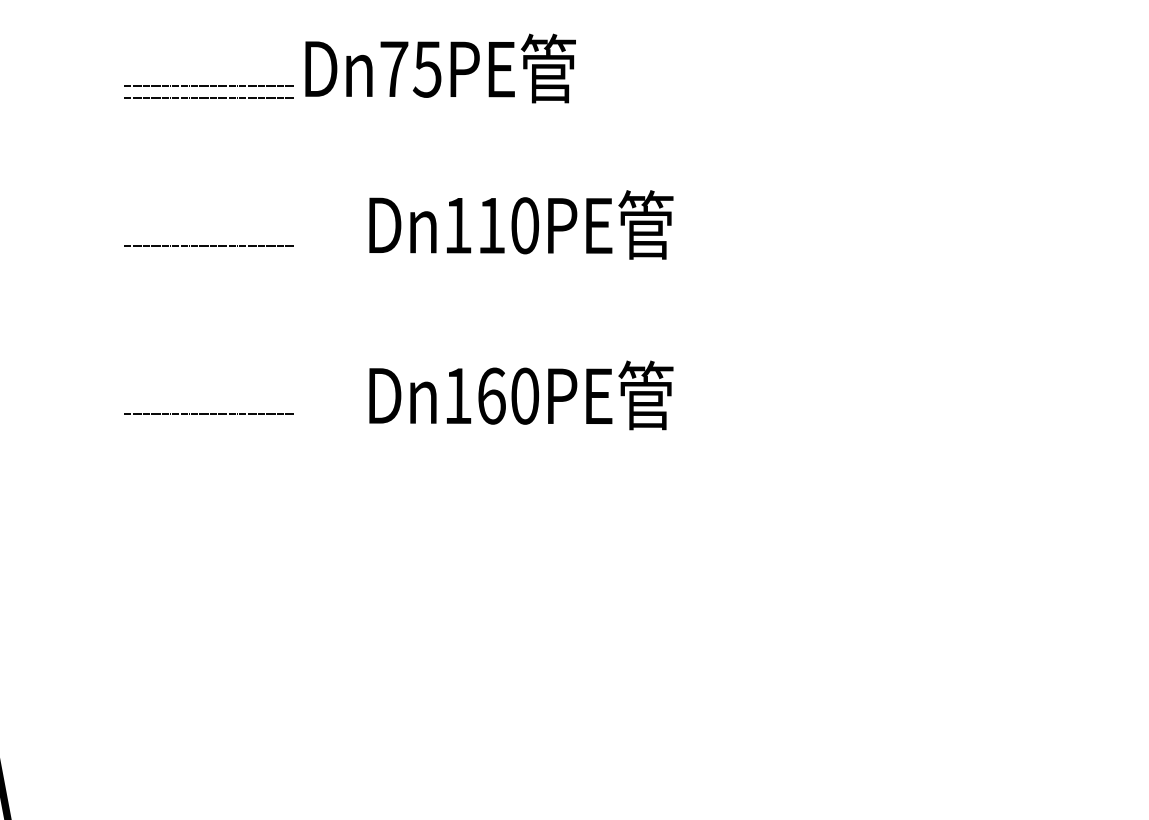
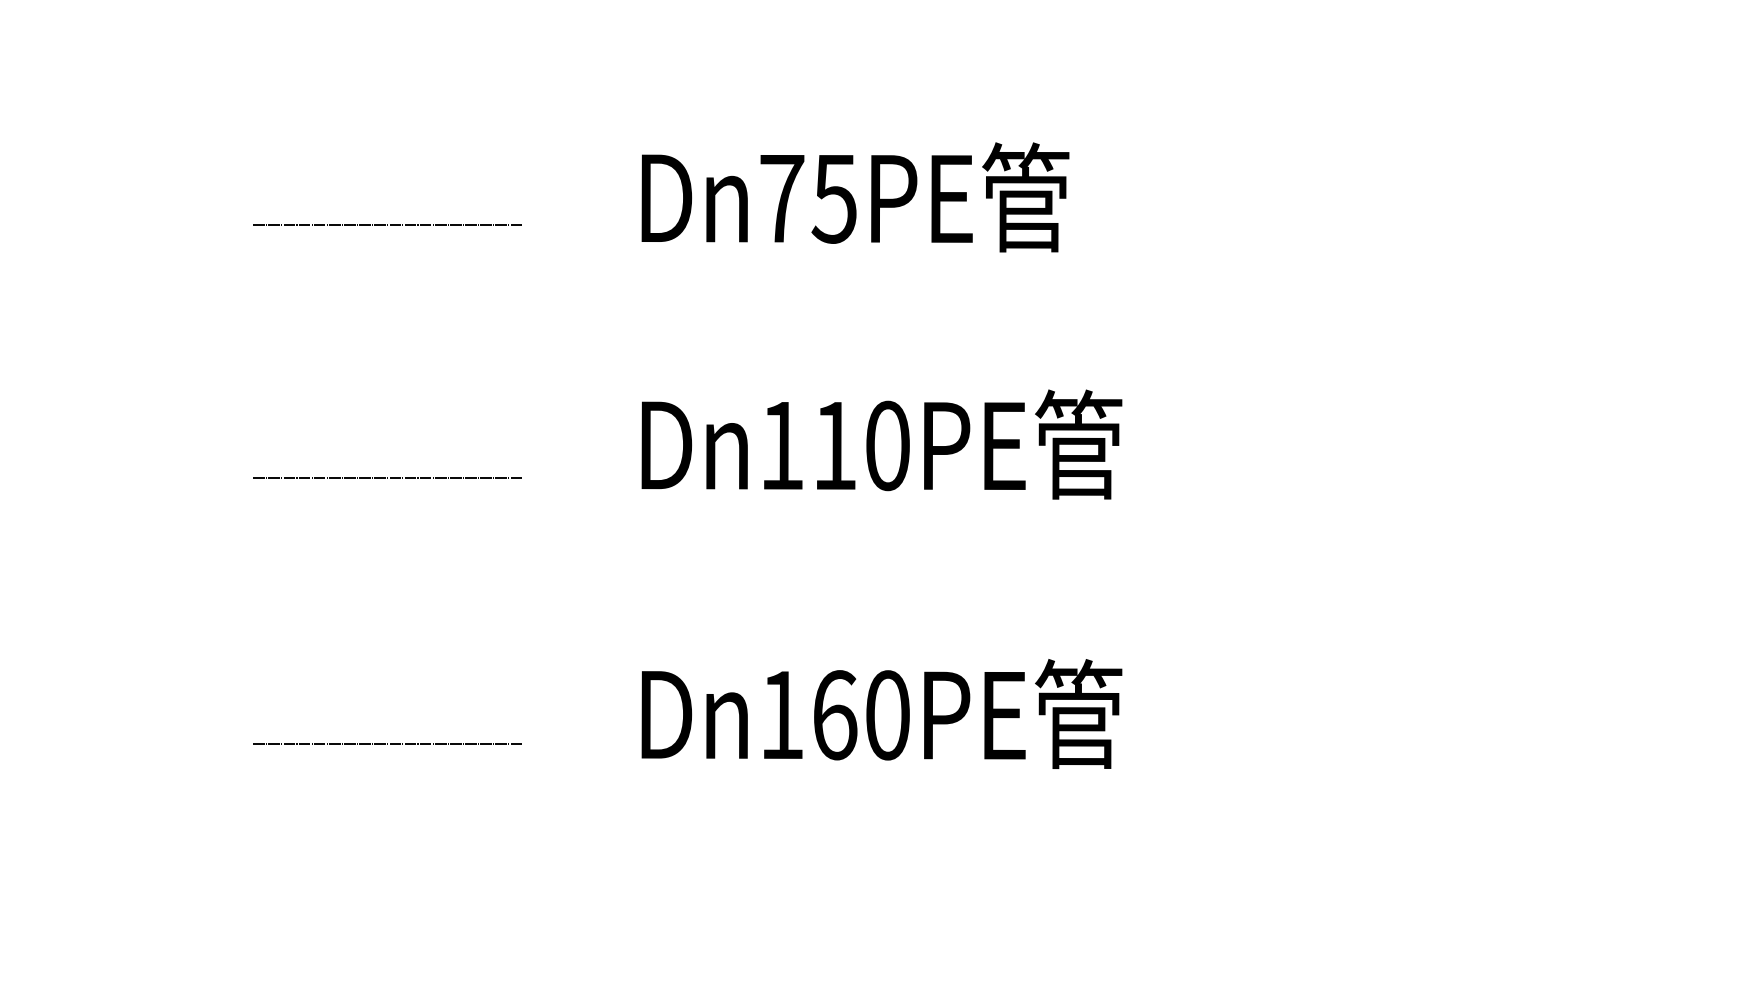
text: (440, 68) -> (855, 197), moved
line: (208, 97) -> (387, 243), removed

